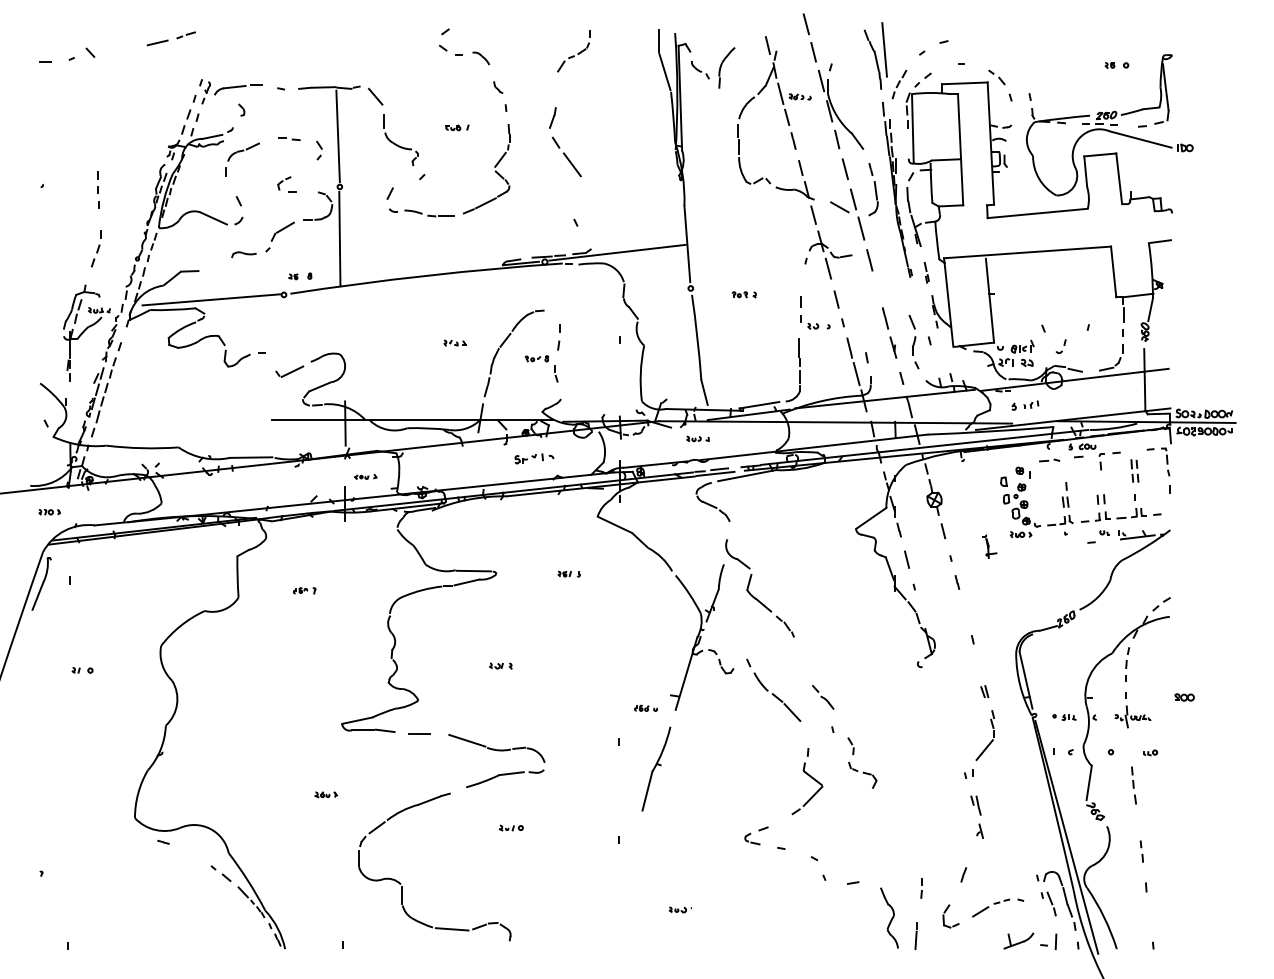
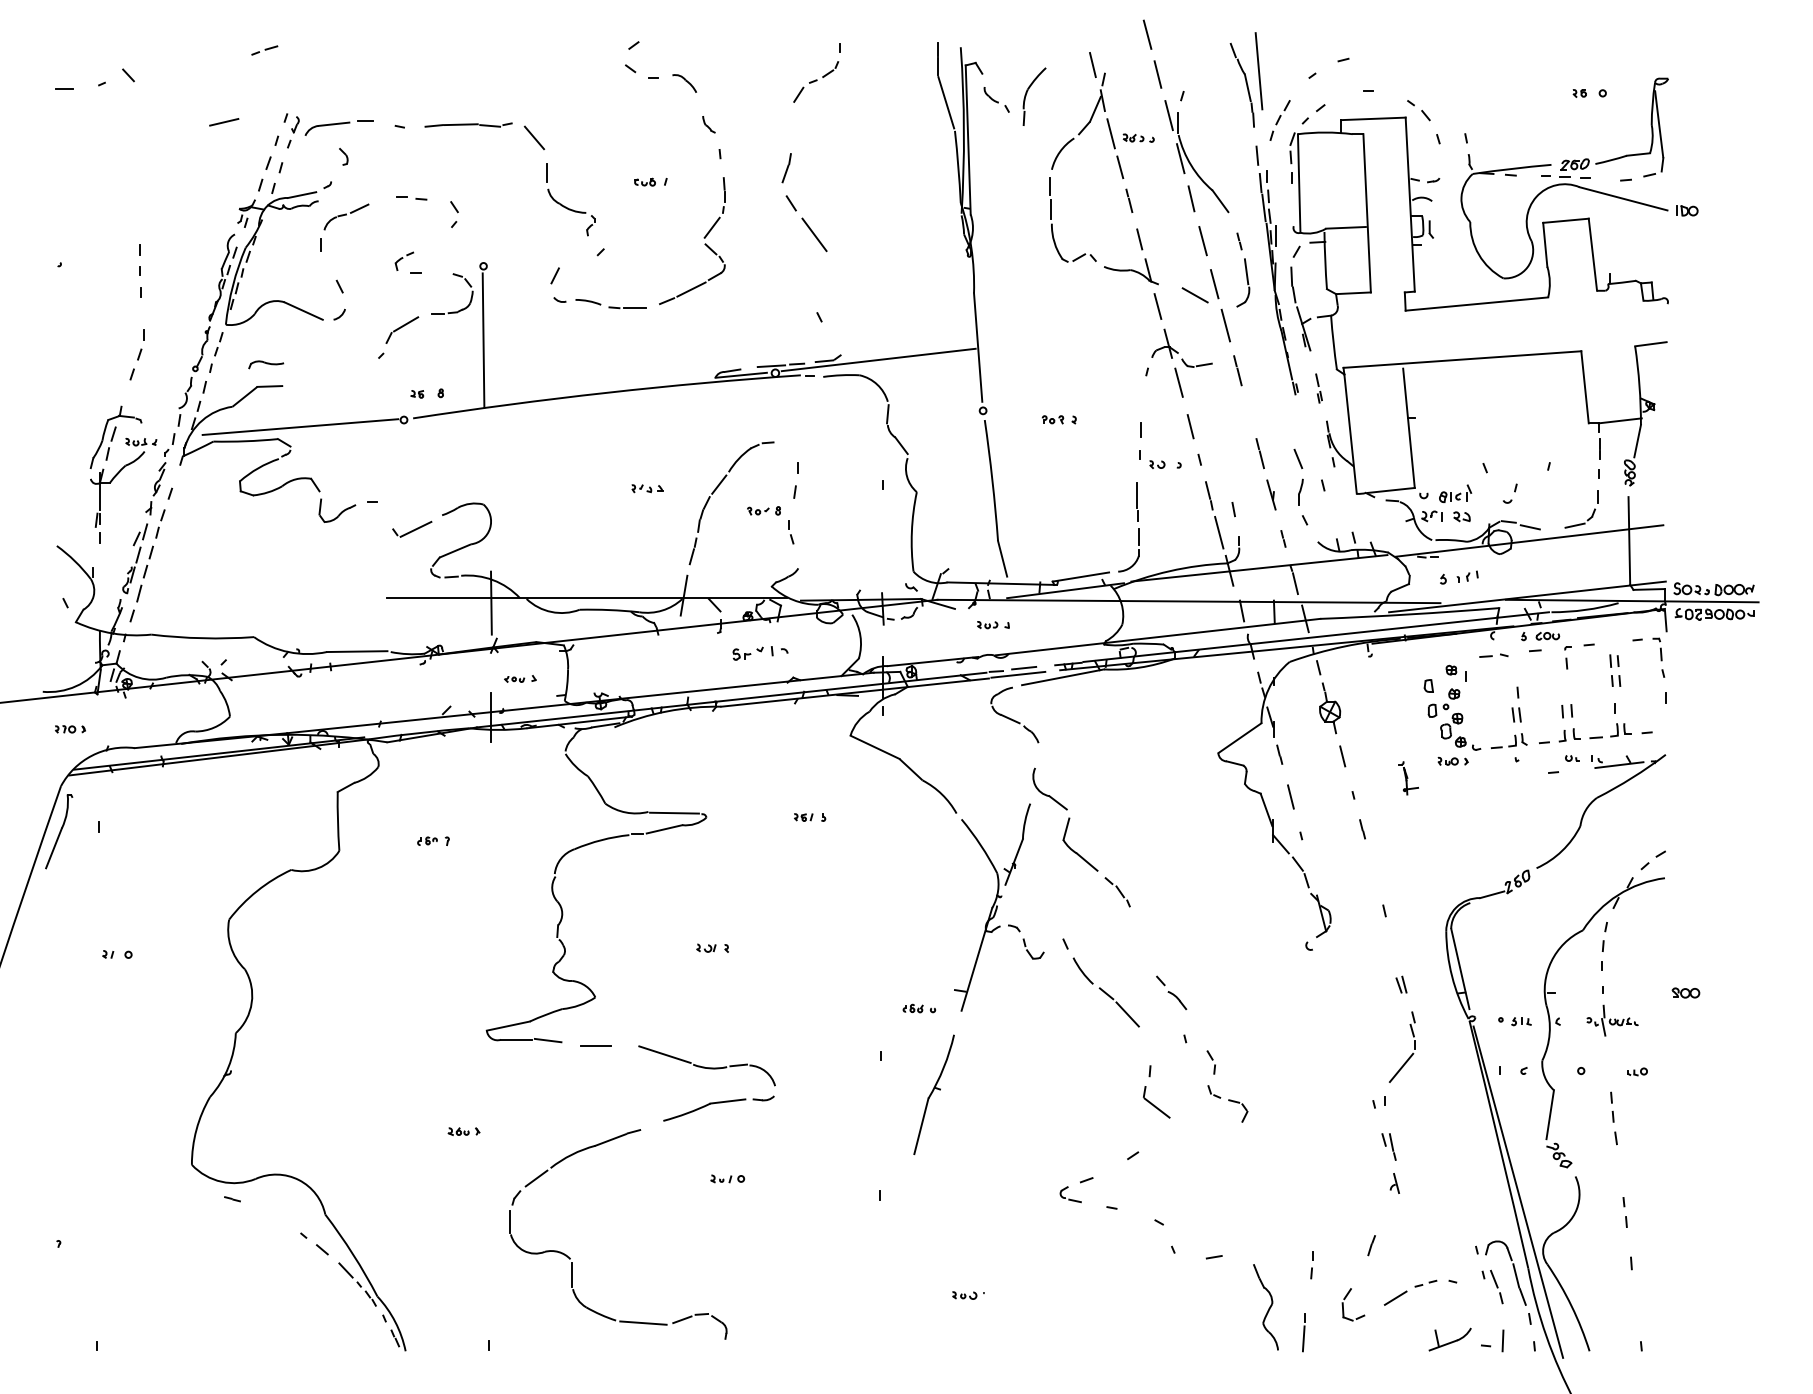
line: (157, 43) -> (224, 122), moved
line: (337, 136) -> (480, 194), removed
part: (244, 254) -> (266, 364), moved
line: (812, 796) -> (1156, 1133), removed

